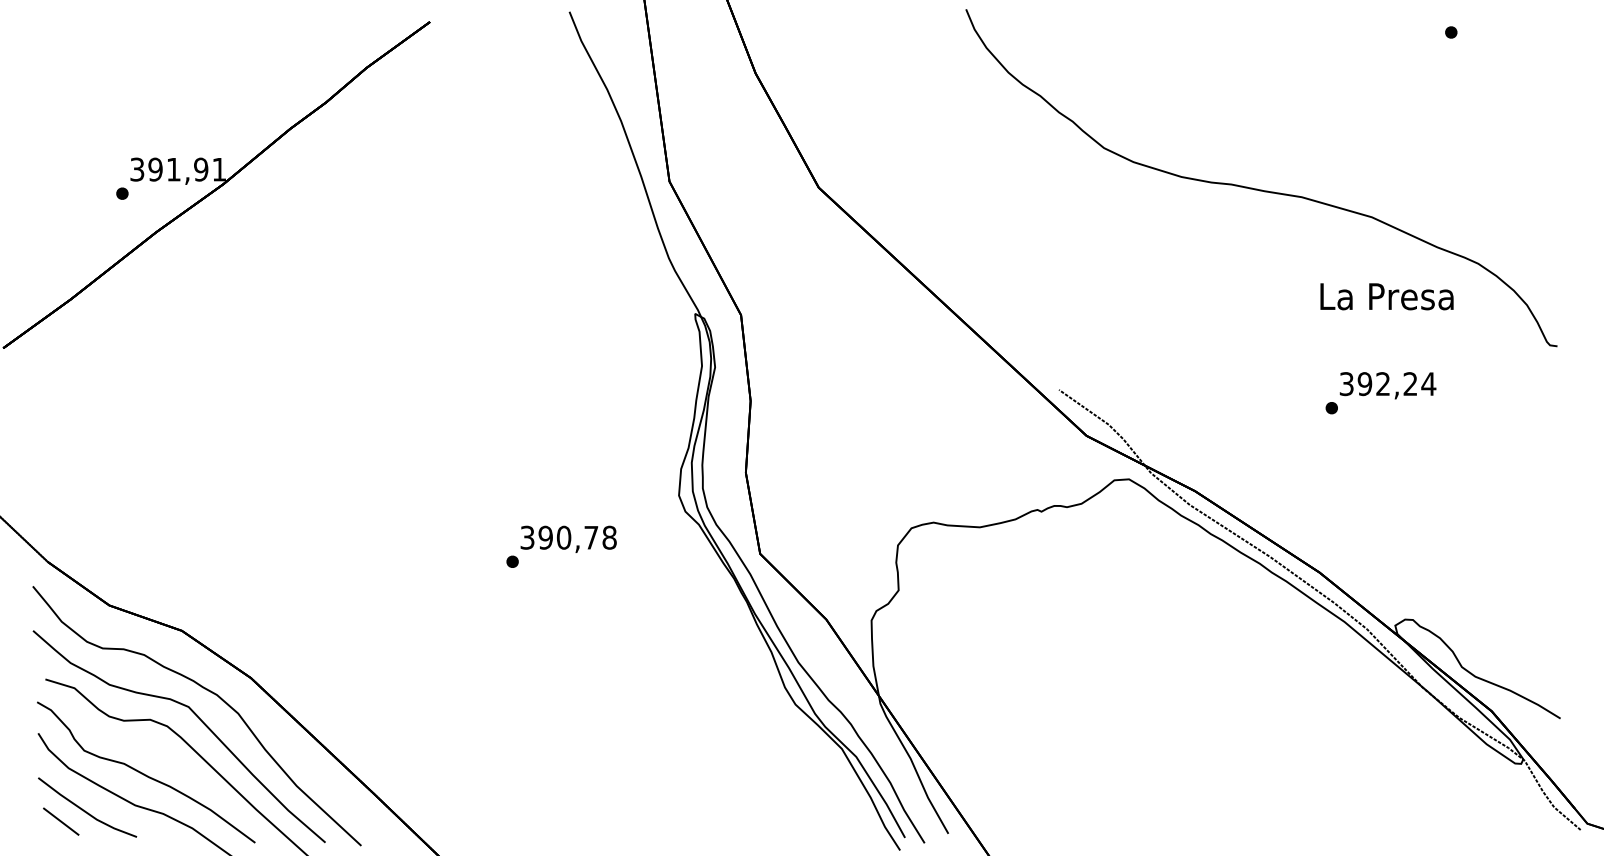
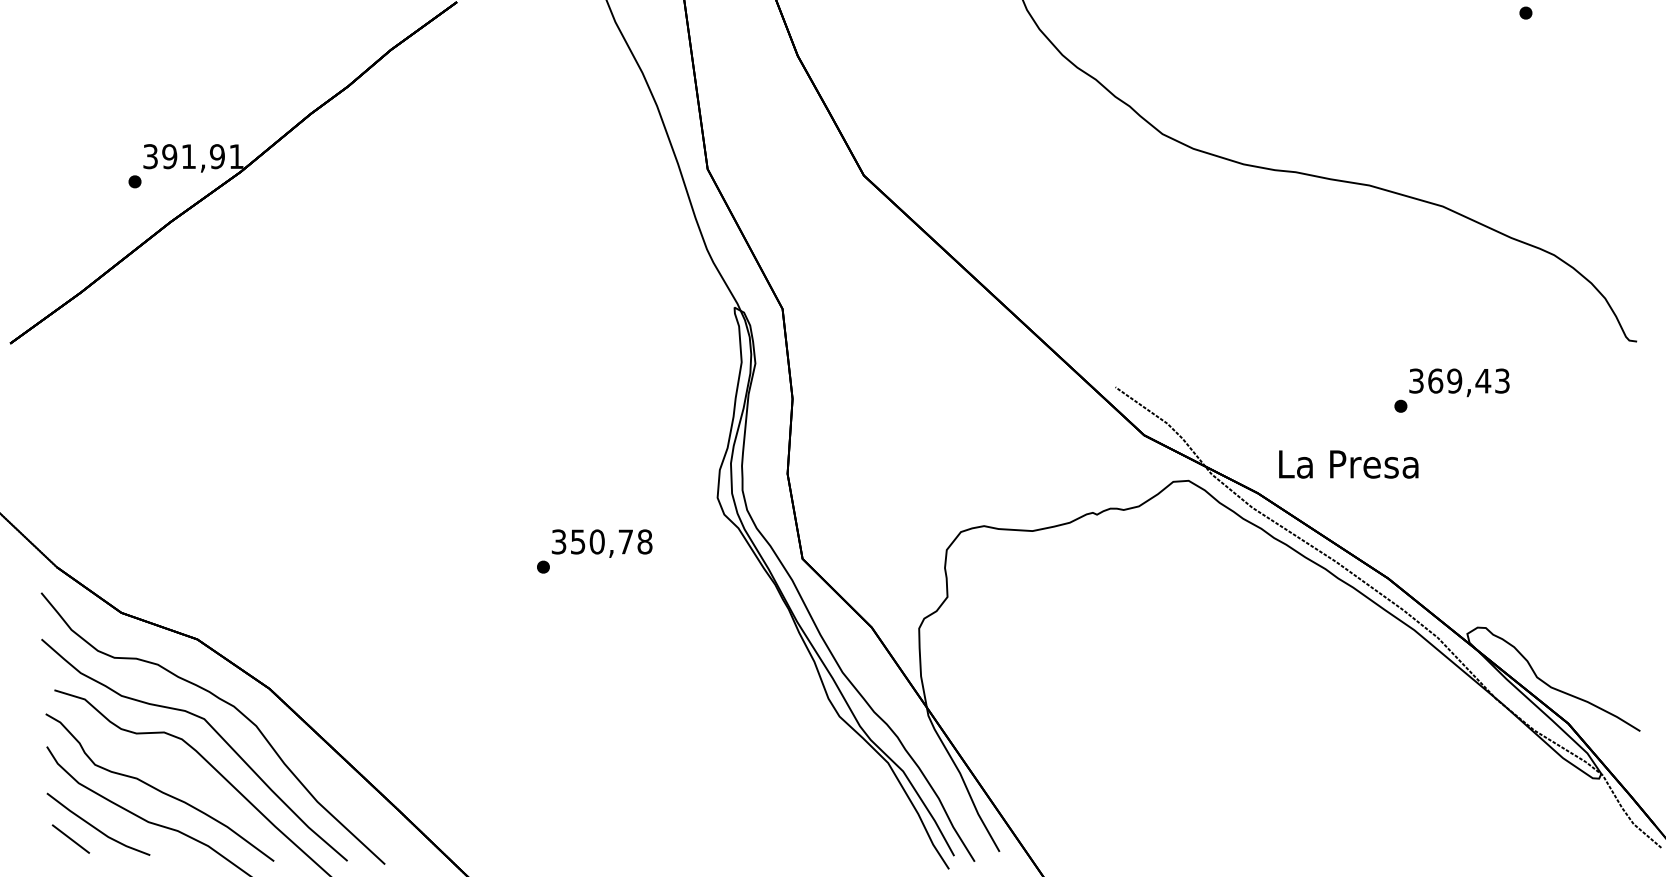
text: (1386, 296) -> (1348, 464), moved
text: (1396, 384) -> (1468, 381), 392,24 -> 369,43
text: (545, 537) -> (577, 541), 390,78 -> 350,78

